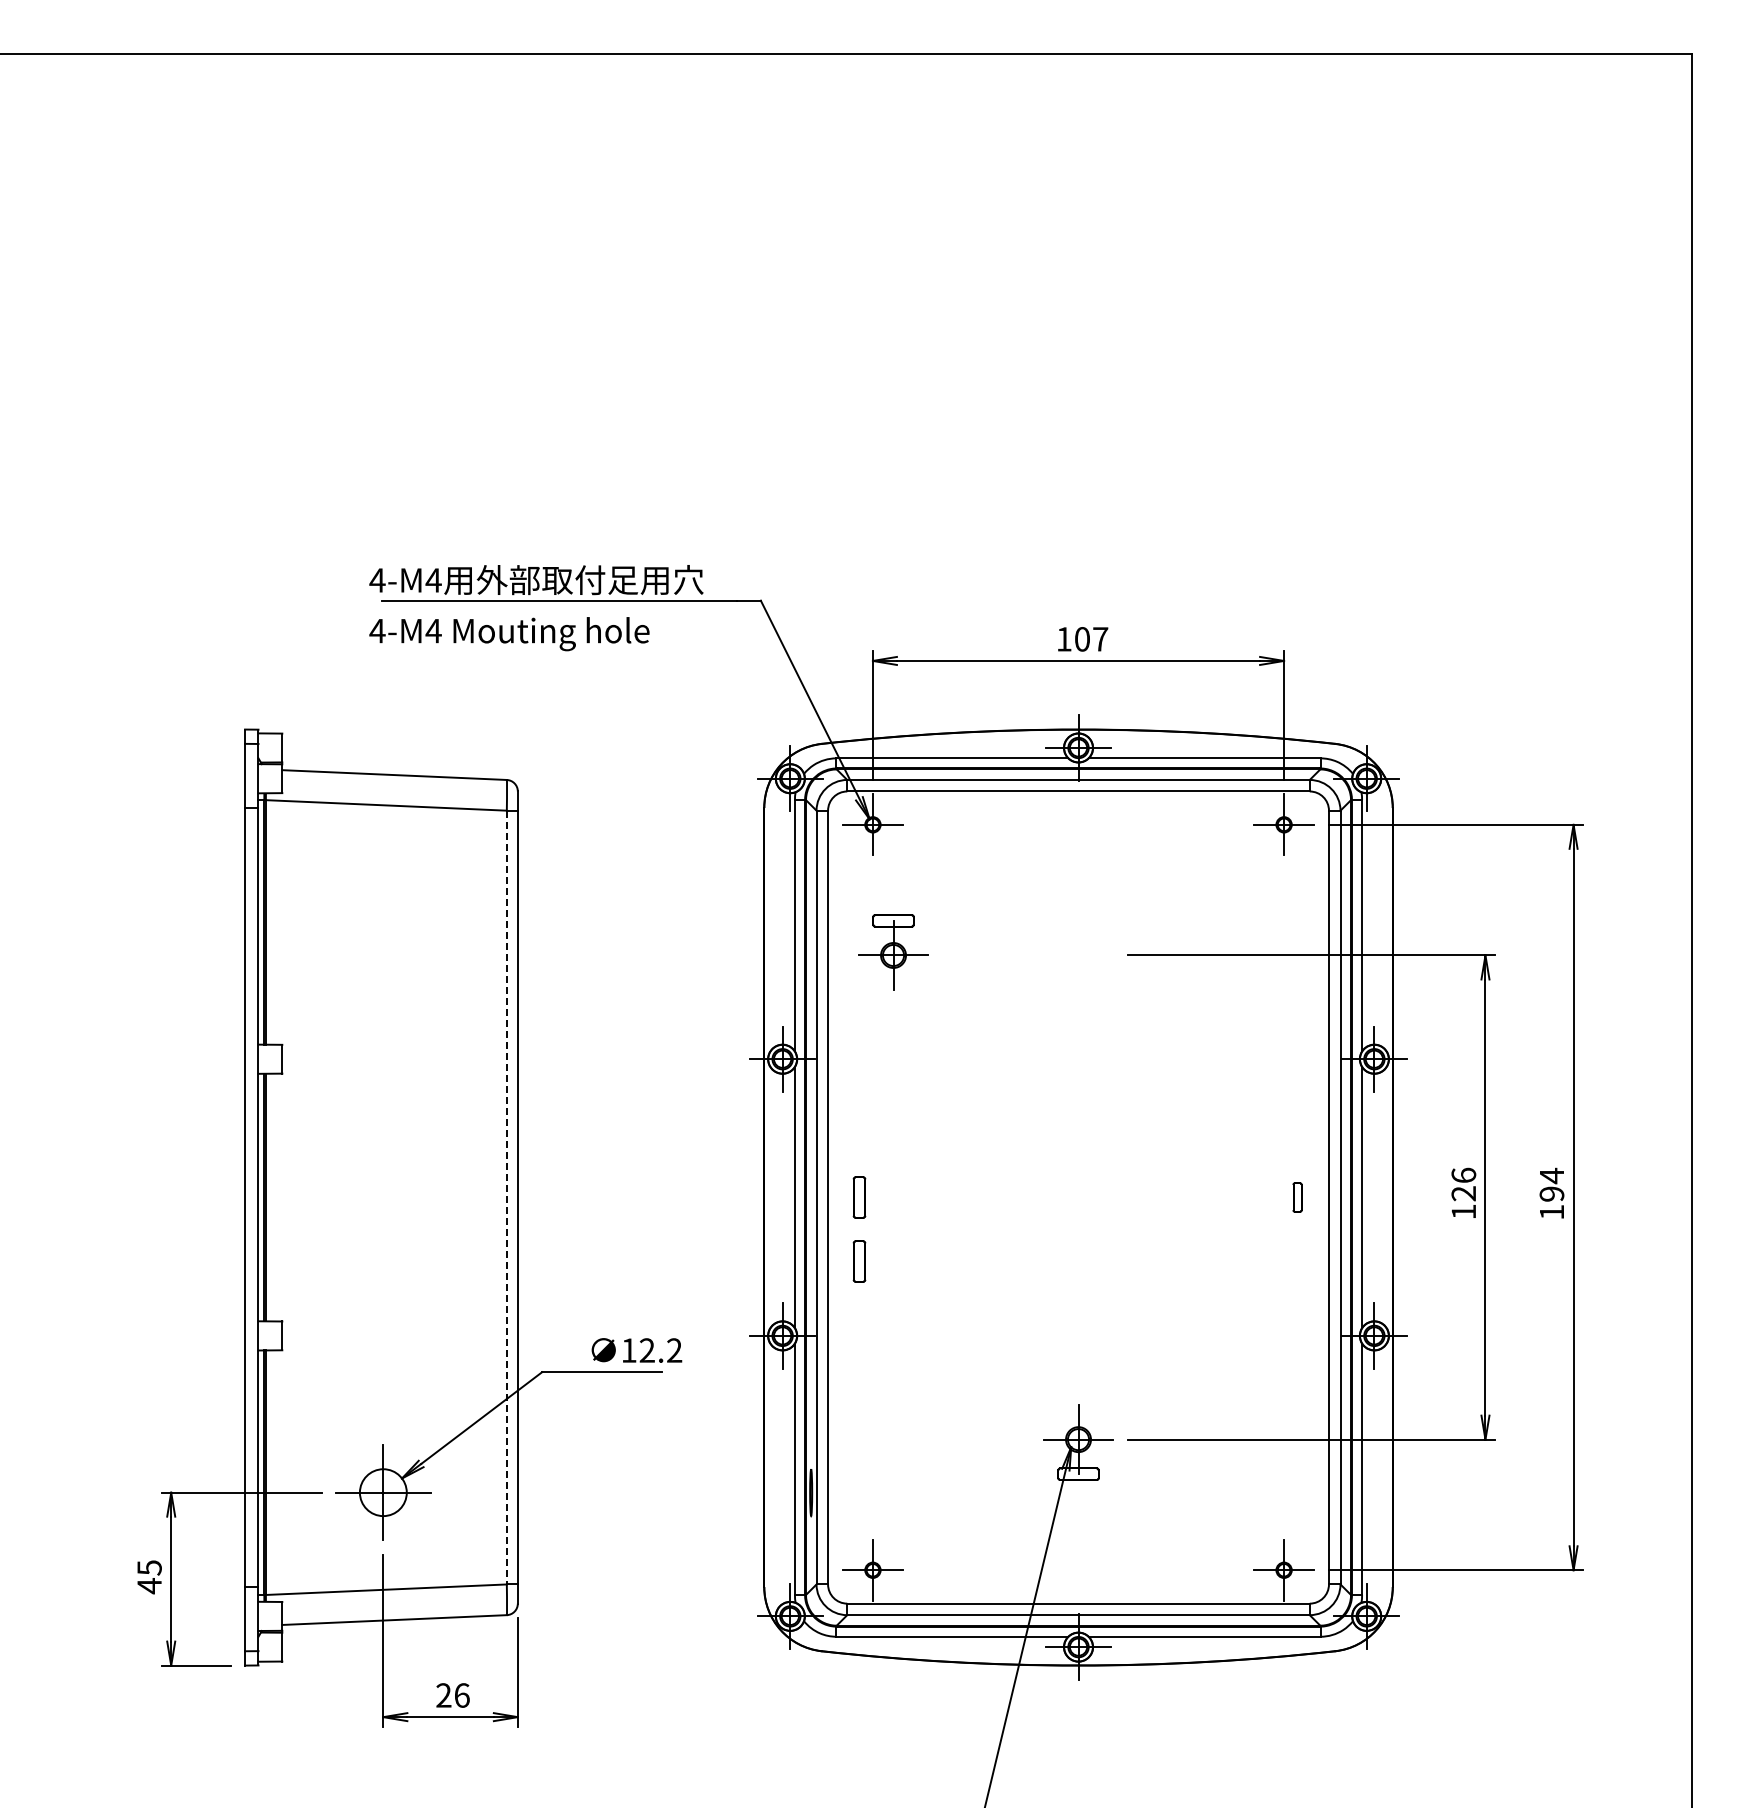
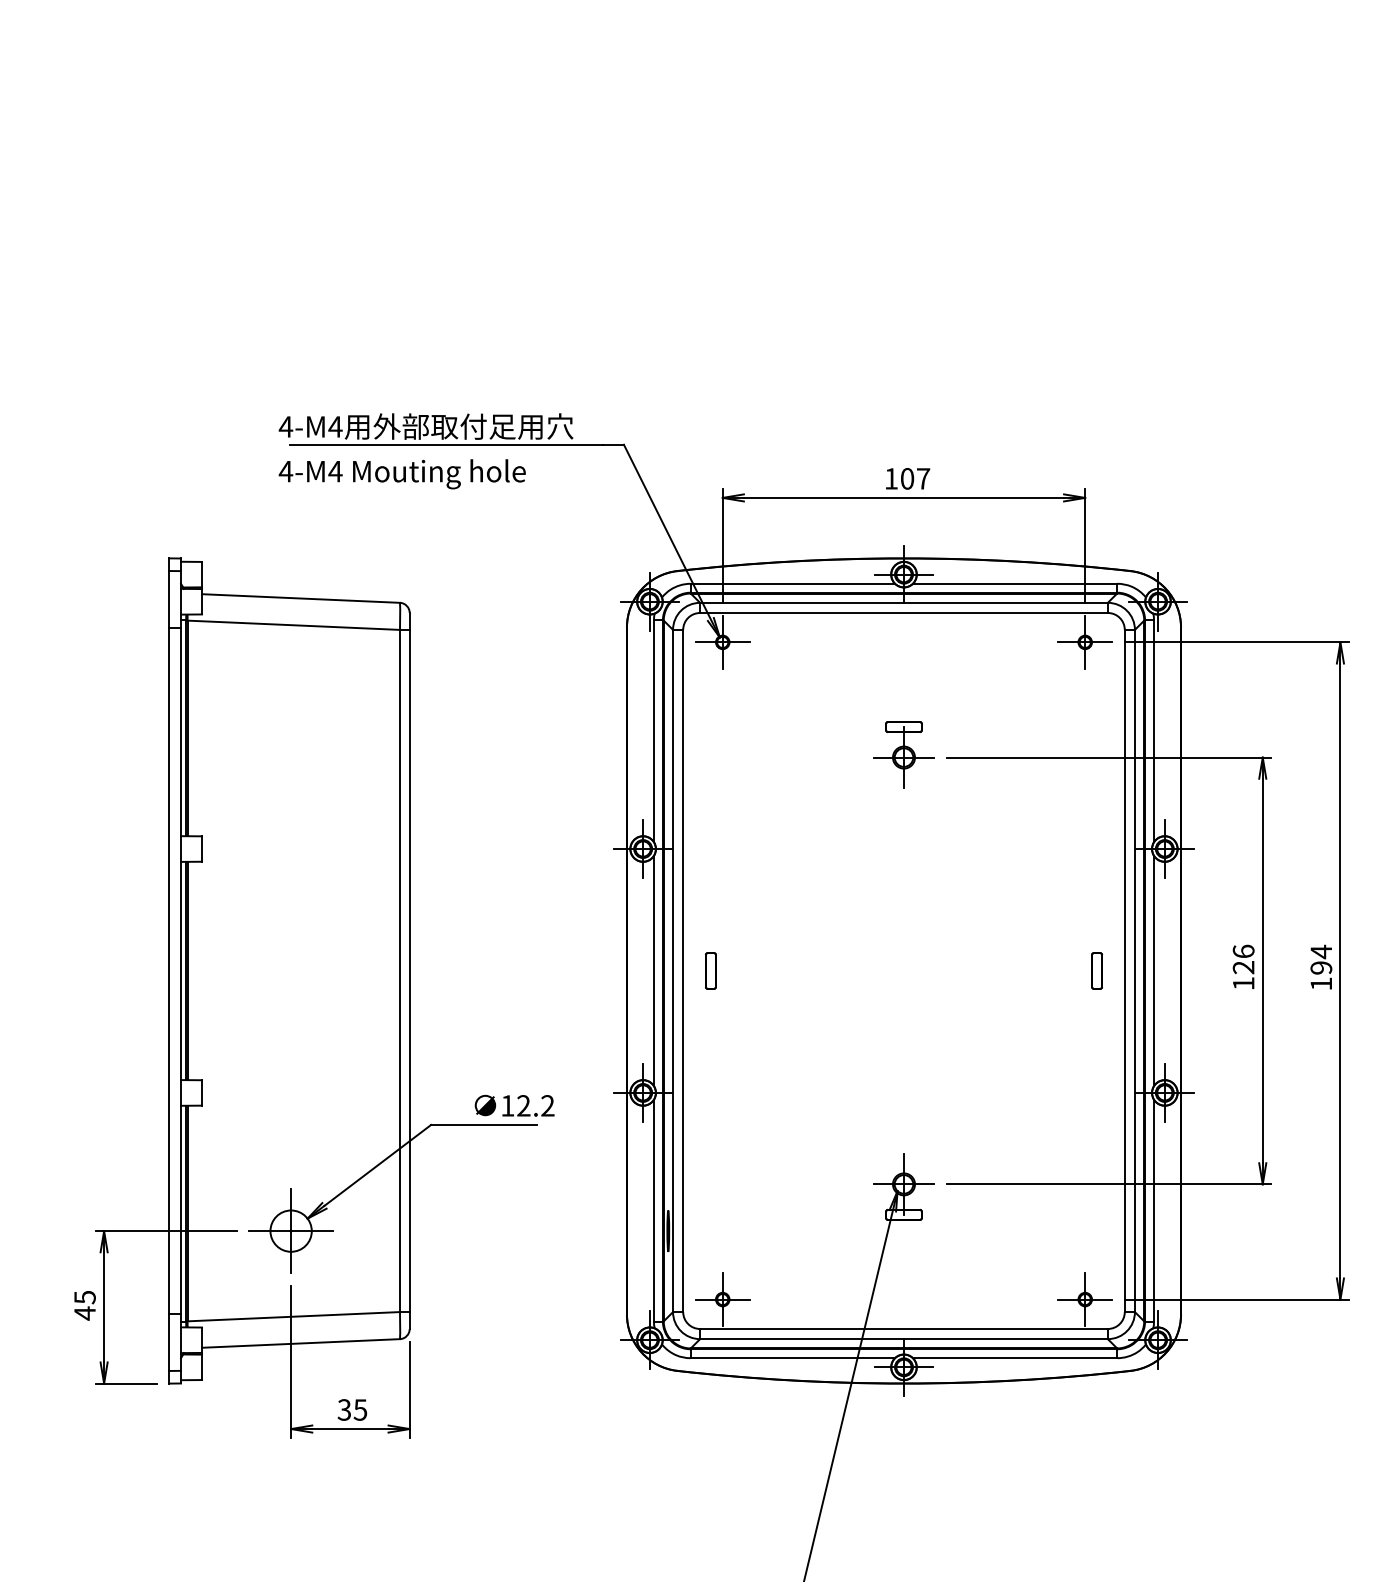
part: (893, 952) -> (903, 754), moved
line: (506, 1197) -> (399, 970), dashed -> solid
part: (1297, 1197) -> (1097, 970), size x1.43
part: (859, 1261) -> (710, 1027), removed
text: (452, 1695) -> (352, 1409), 26 -> 35

